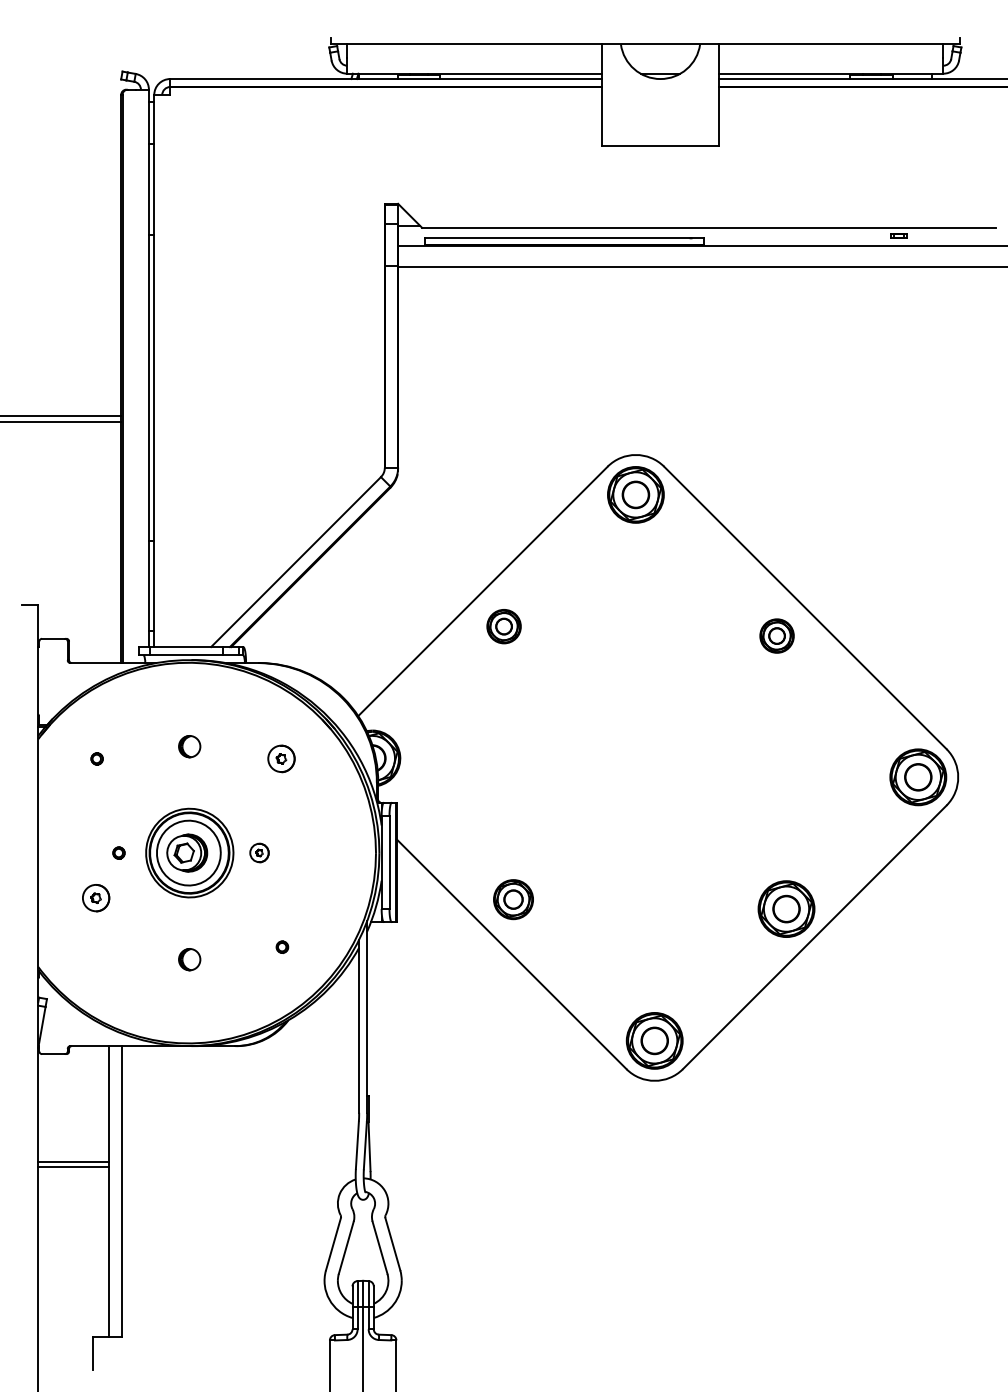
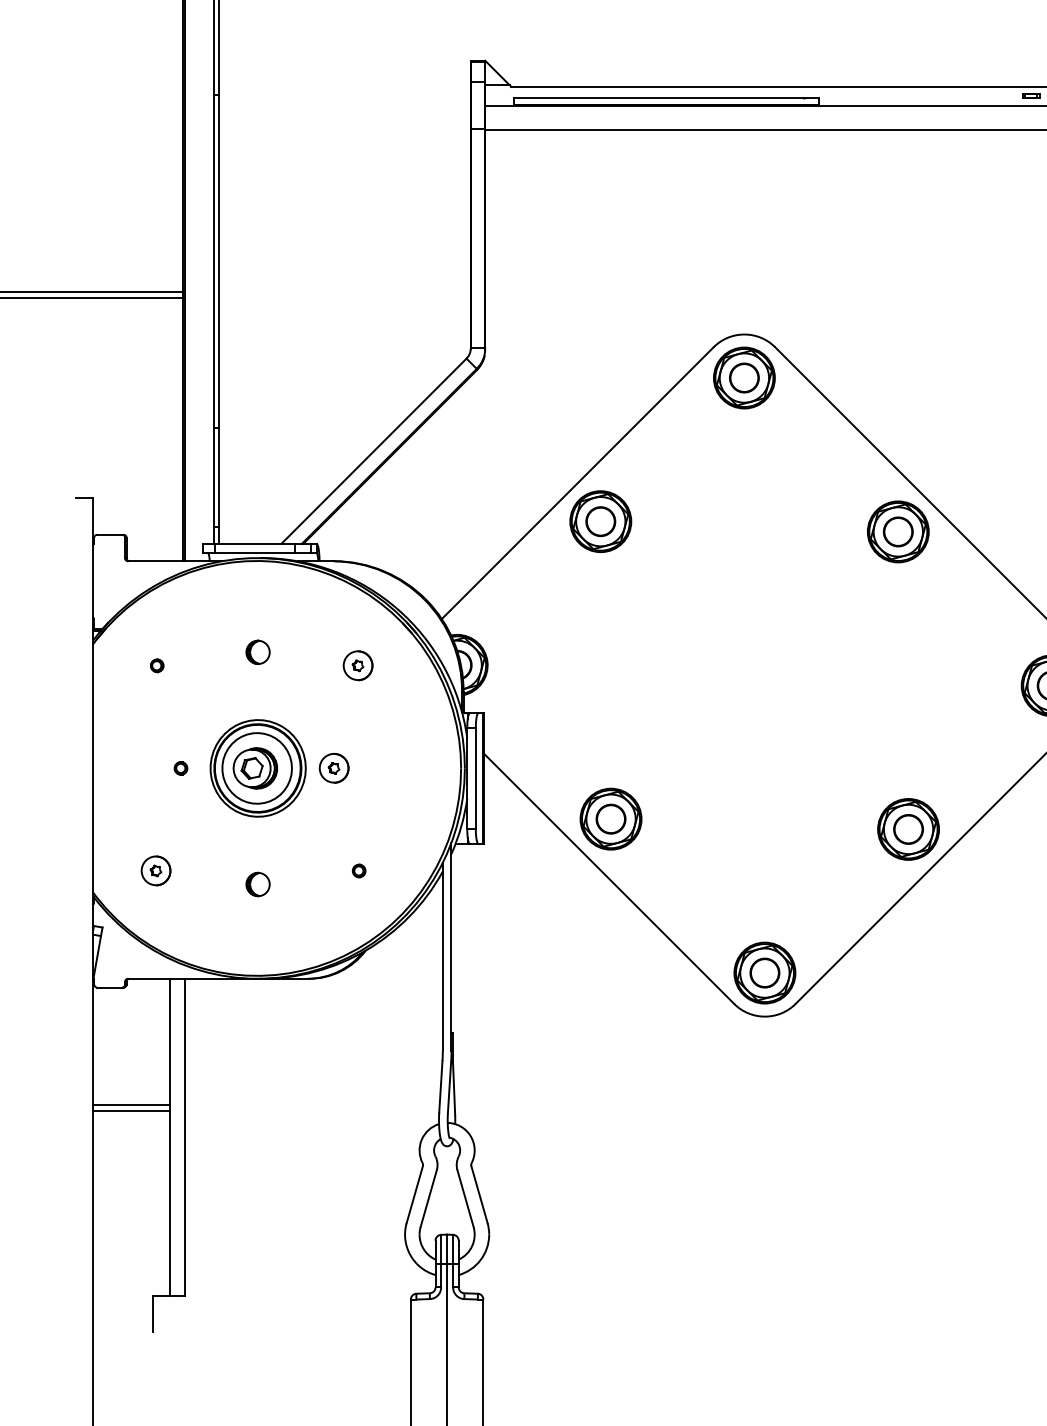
part: (503, 626) -> (600, 521), size x1.67
part: (776, 635) -> (897, 531), size x1.67
part: (259, 852) -> (334, 767), size x1.43
part: (96, 898) -> (156, 871), moved
part: (513, 899) -> (610, 818), size x1.43

